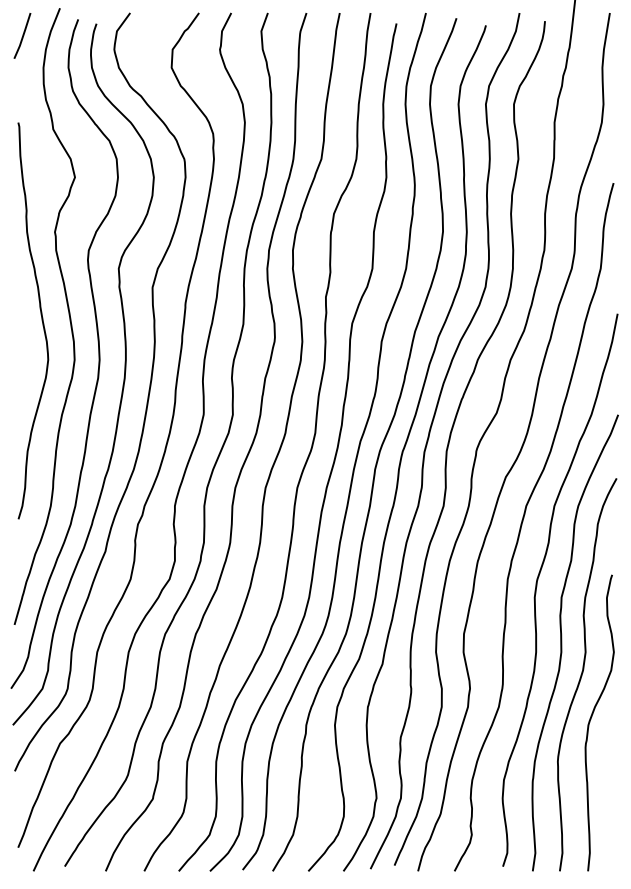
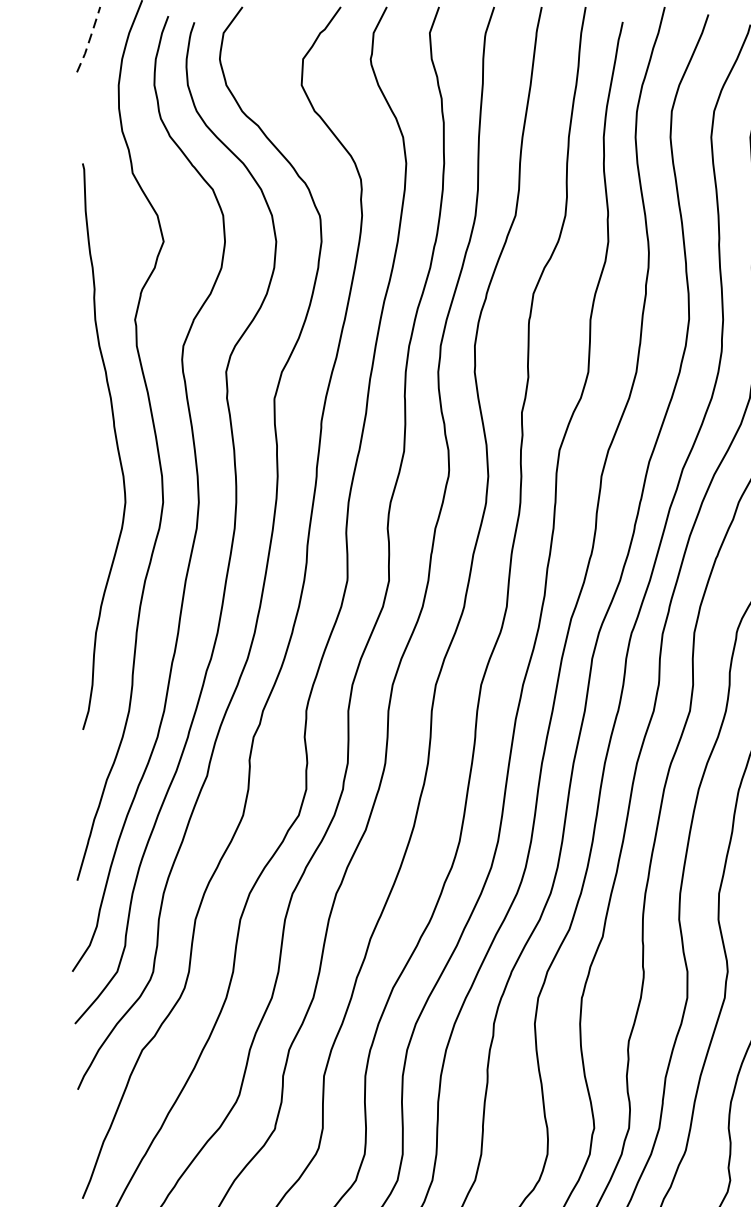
line: (23, 35) -> (90, 39), solid -> dashed

